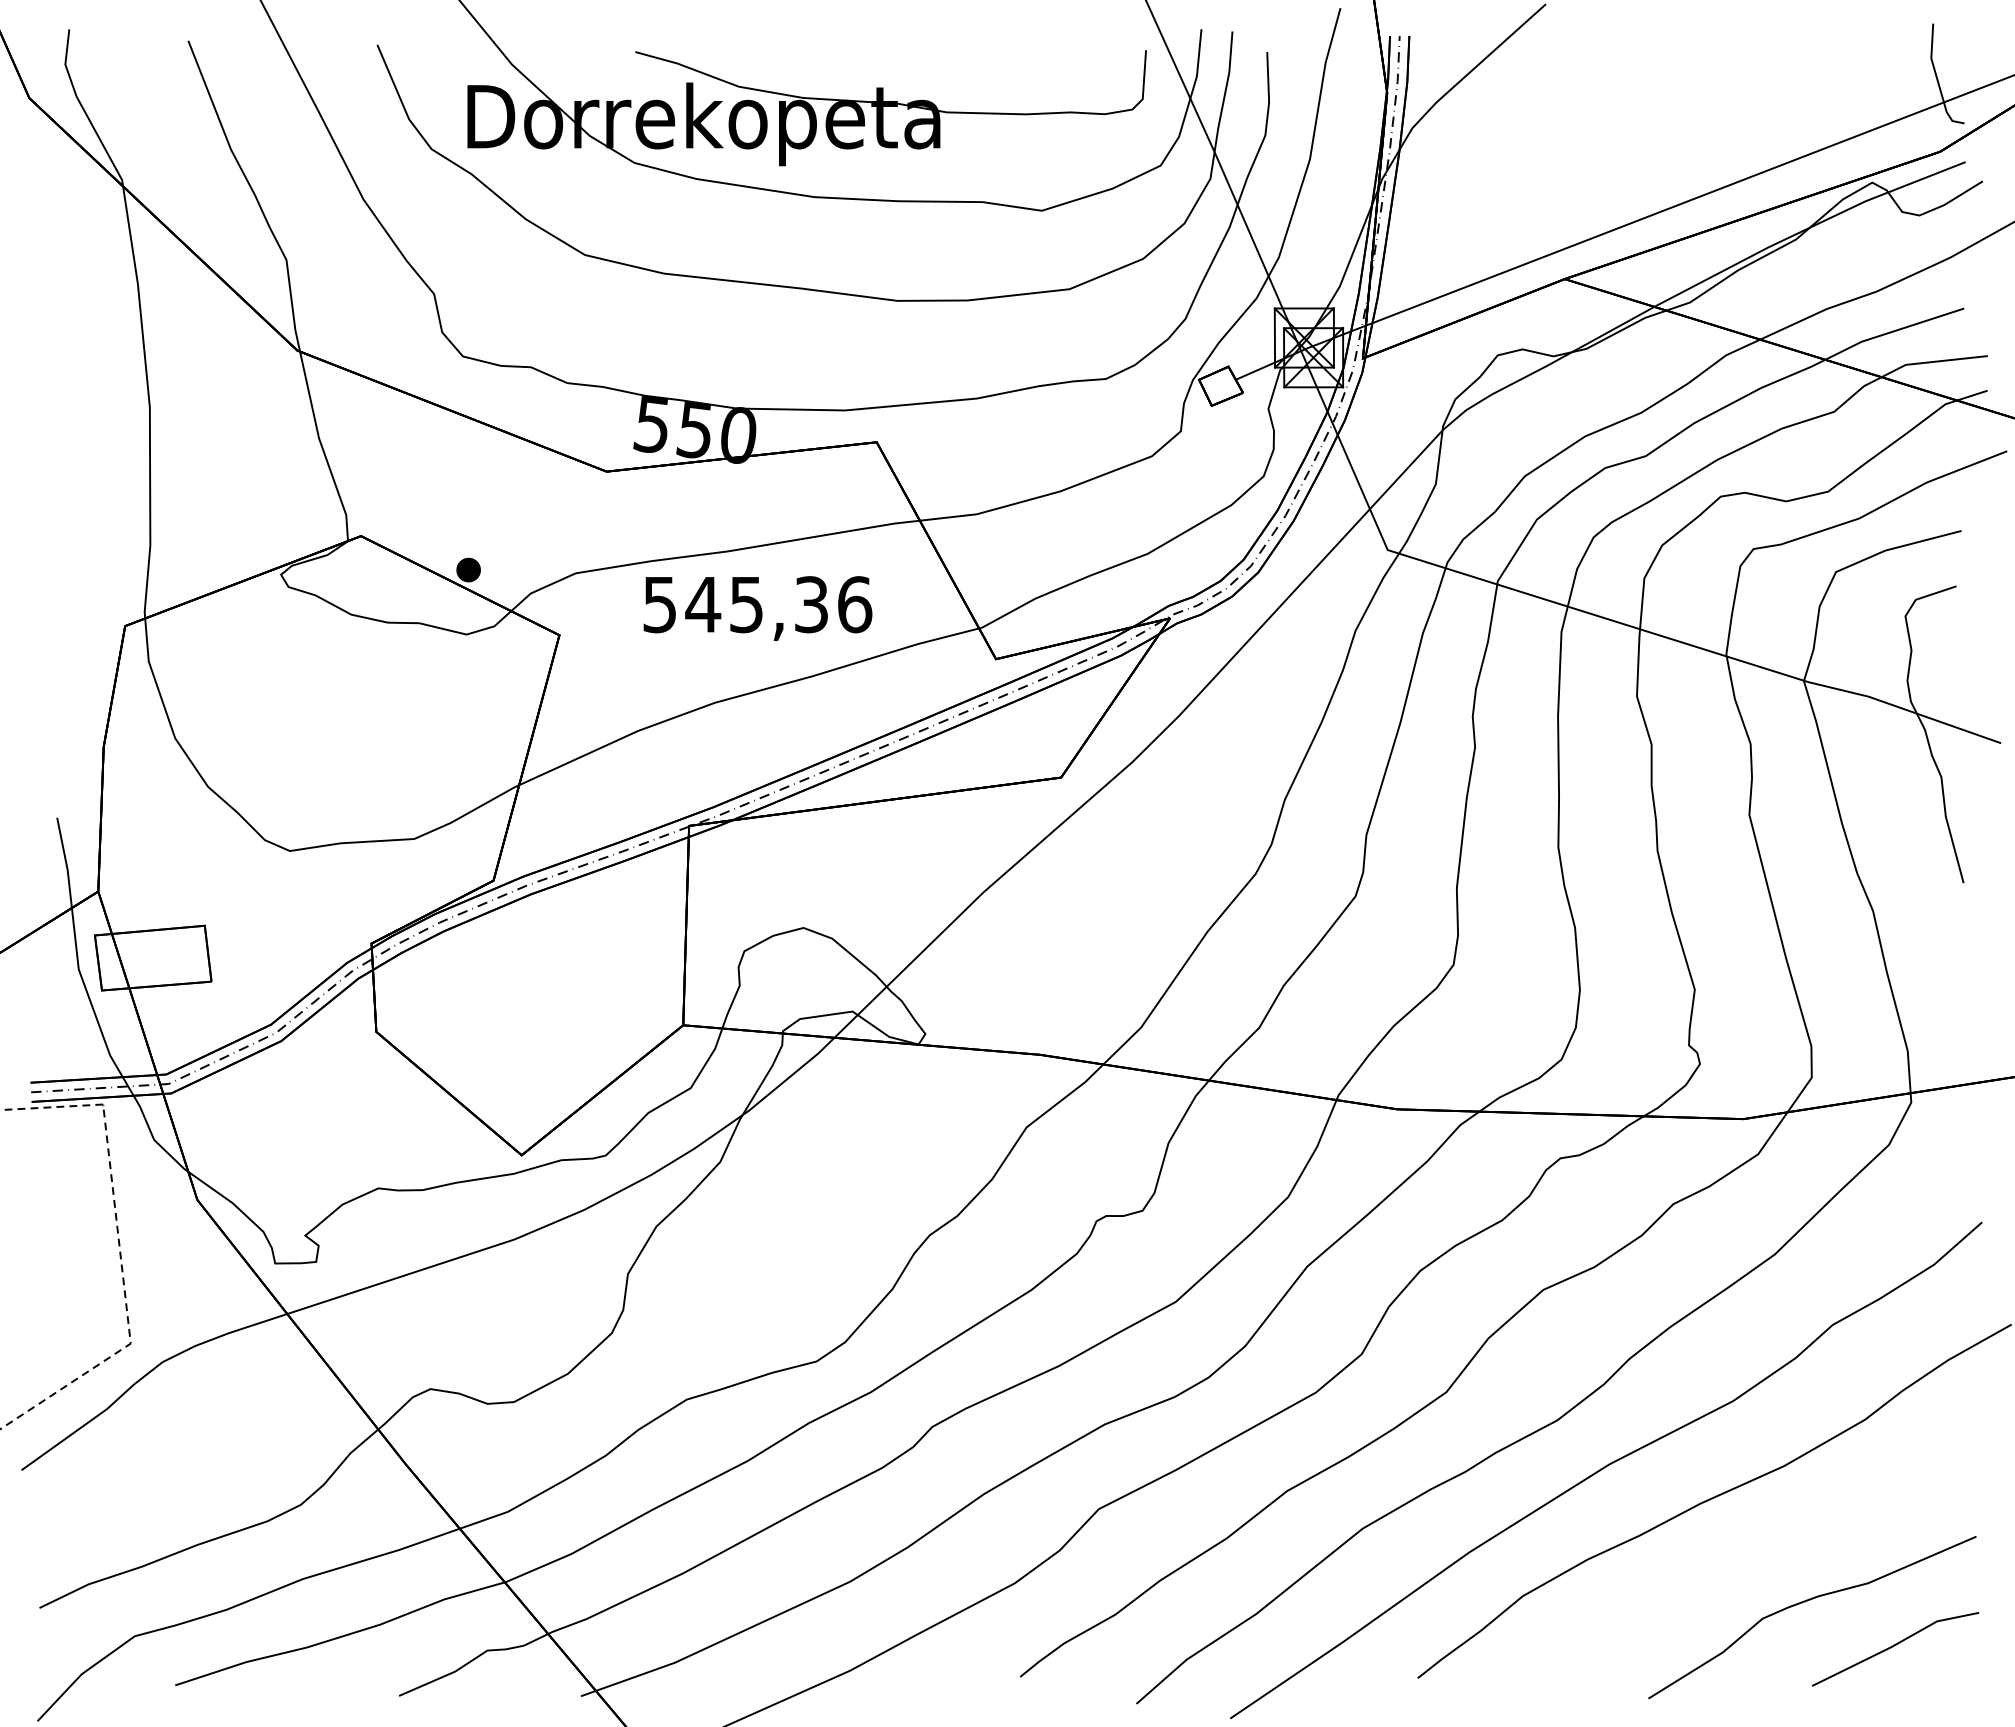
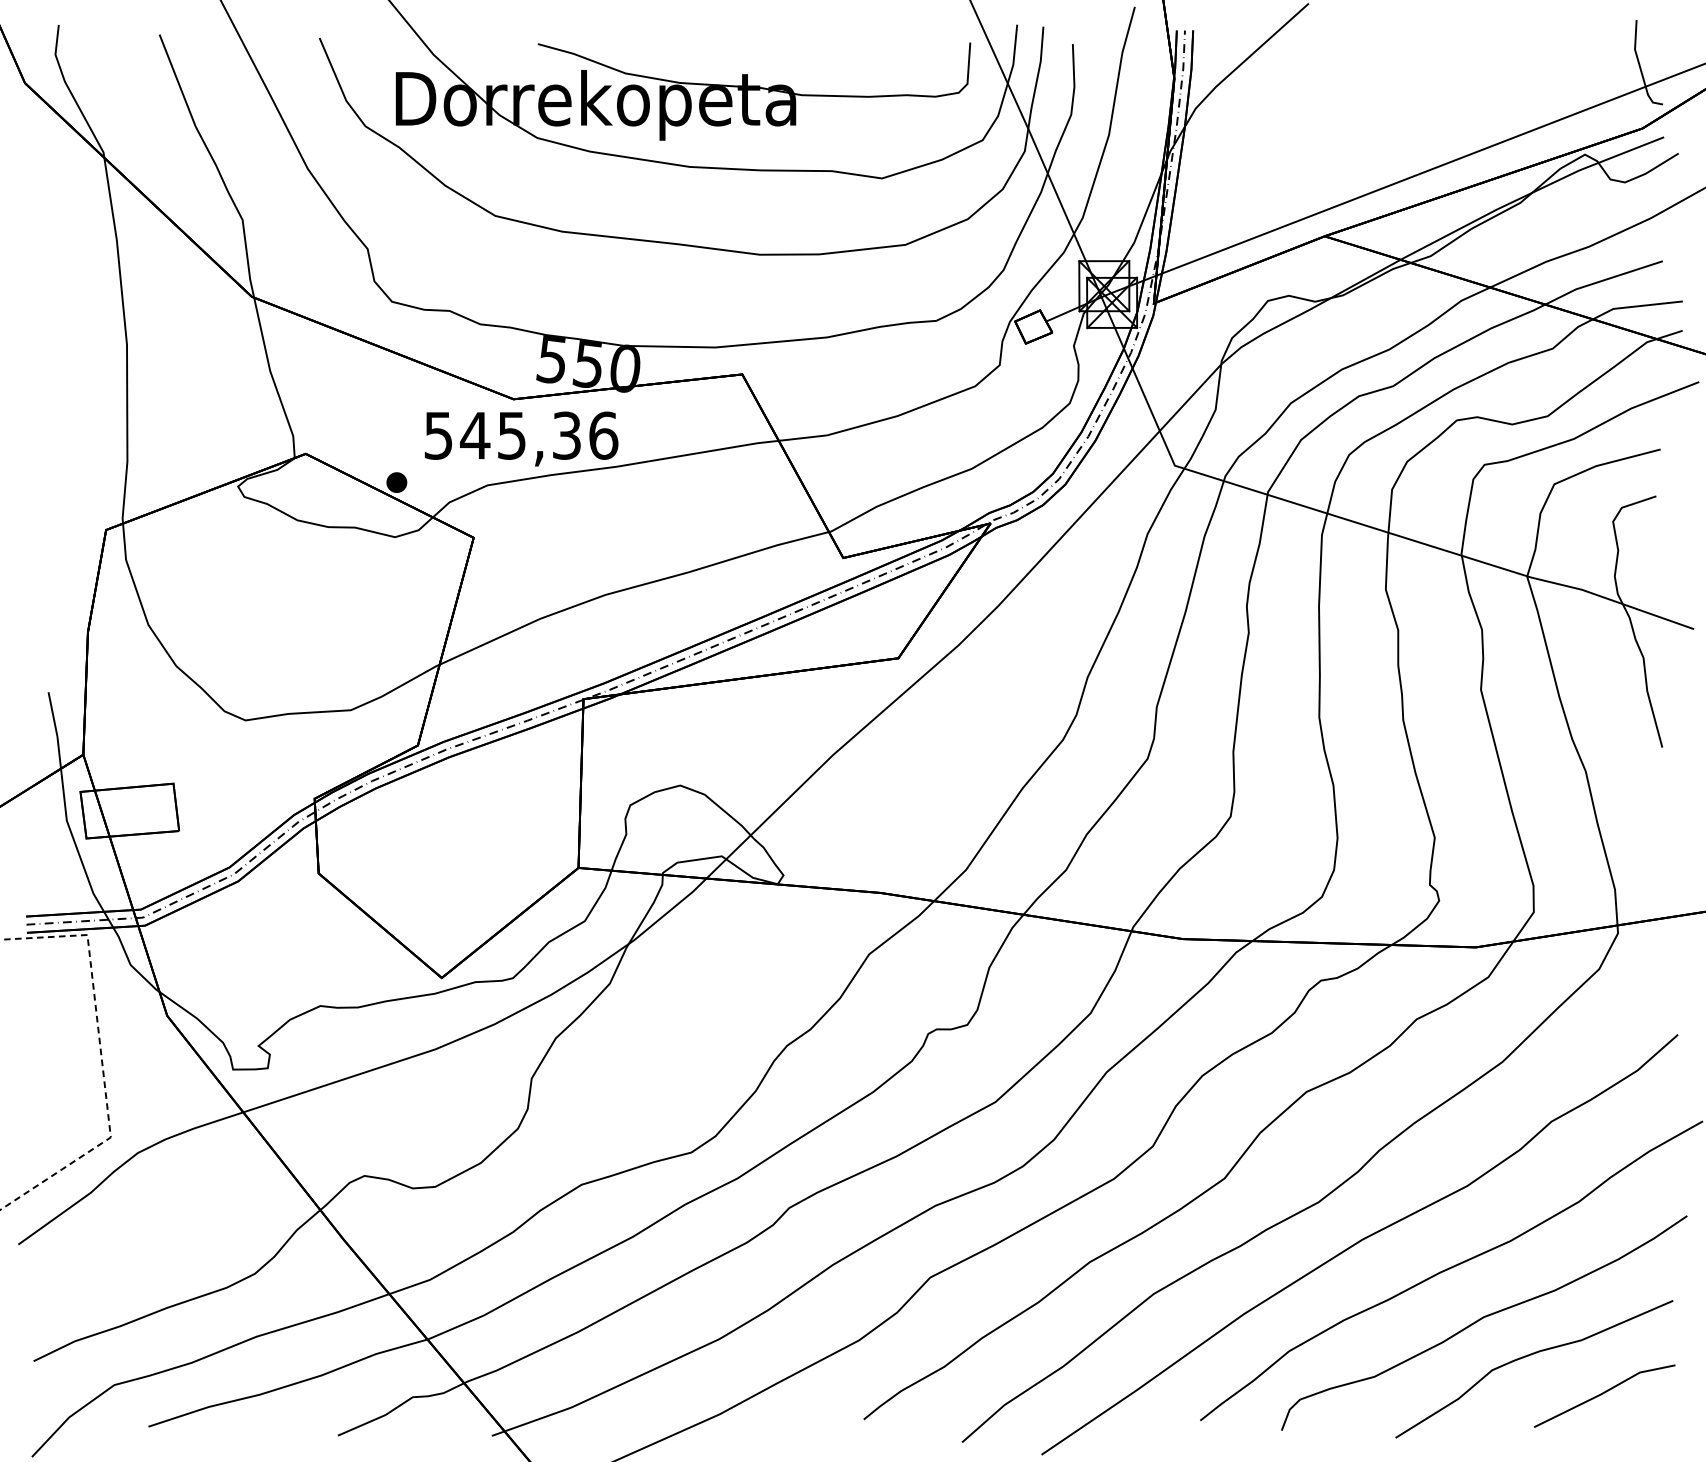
text: (757, 608) -> (521, 438), moved
curve: (1750, 1558) -> (1481, 1319), added

